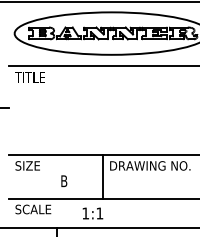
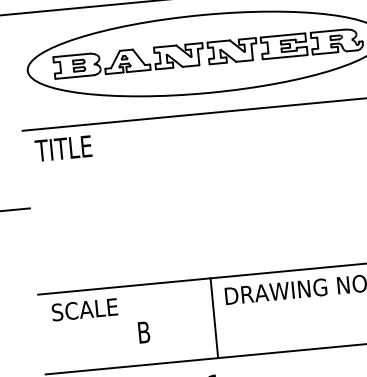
text: (36, 165) -> (90, 308), SIZE -> SCALE

